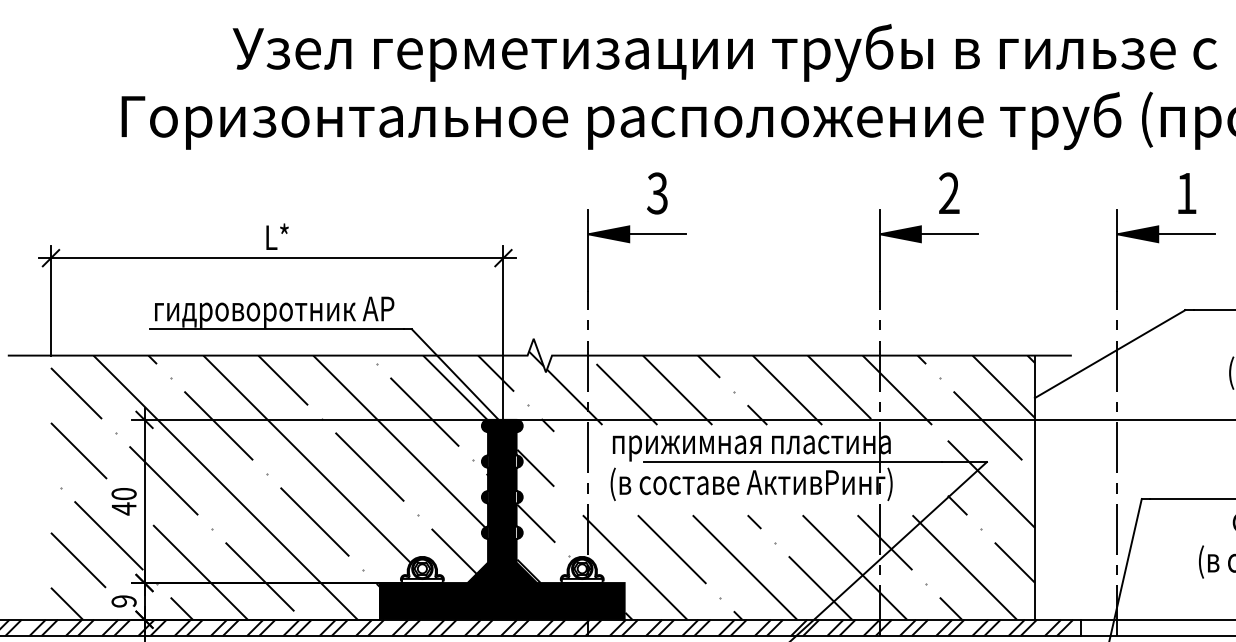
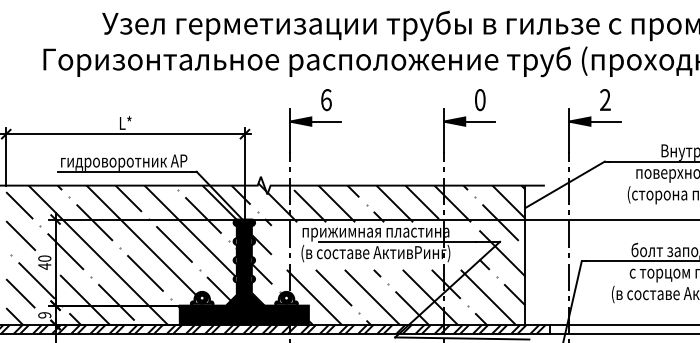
text: (1186, 192) -> (605, 99), 1 -> 2
text: (656, 194) -> (325, 100), 3 -> 6
text: (947, 194) -> (479, 100), 2 -> 0

